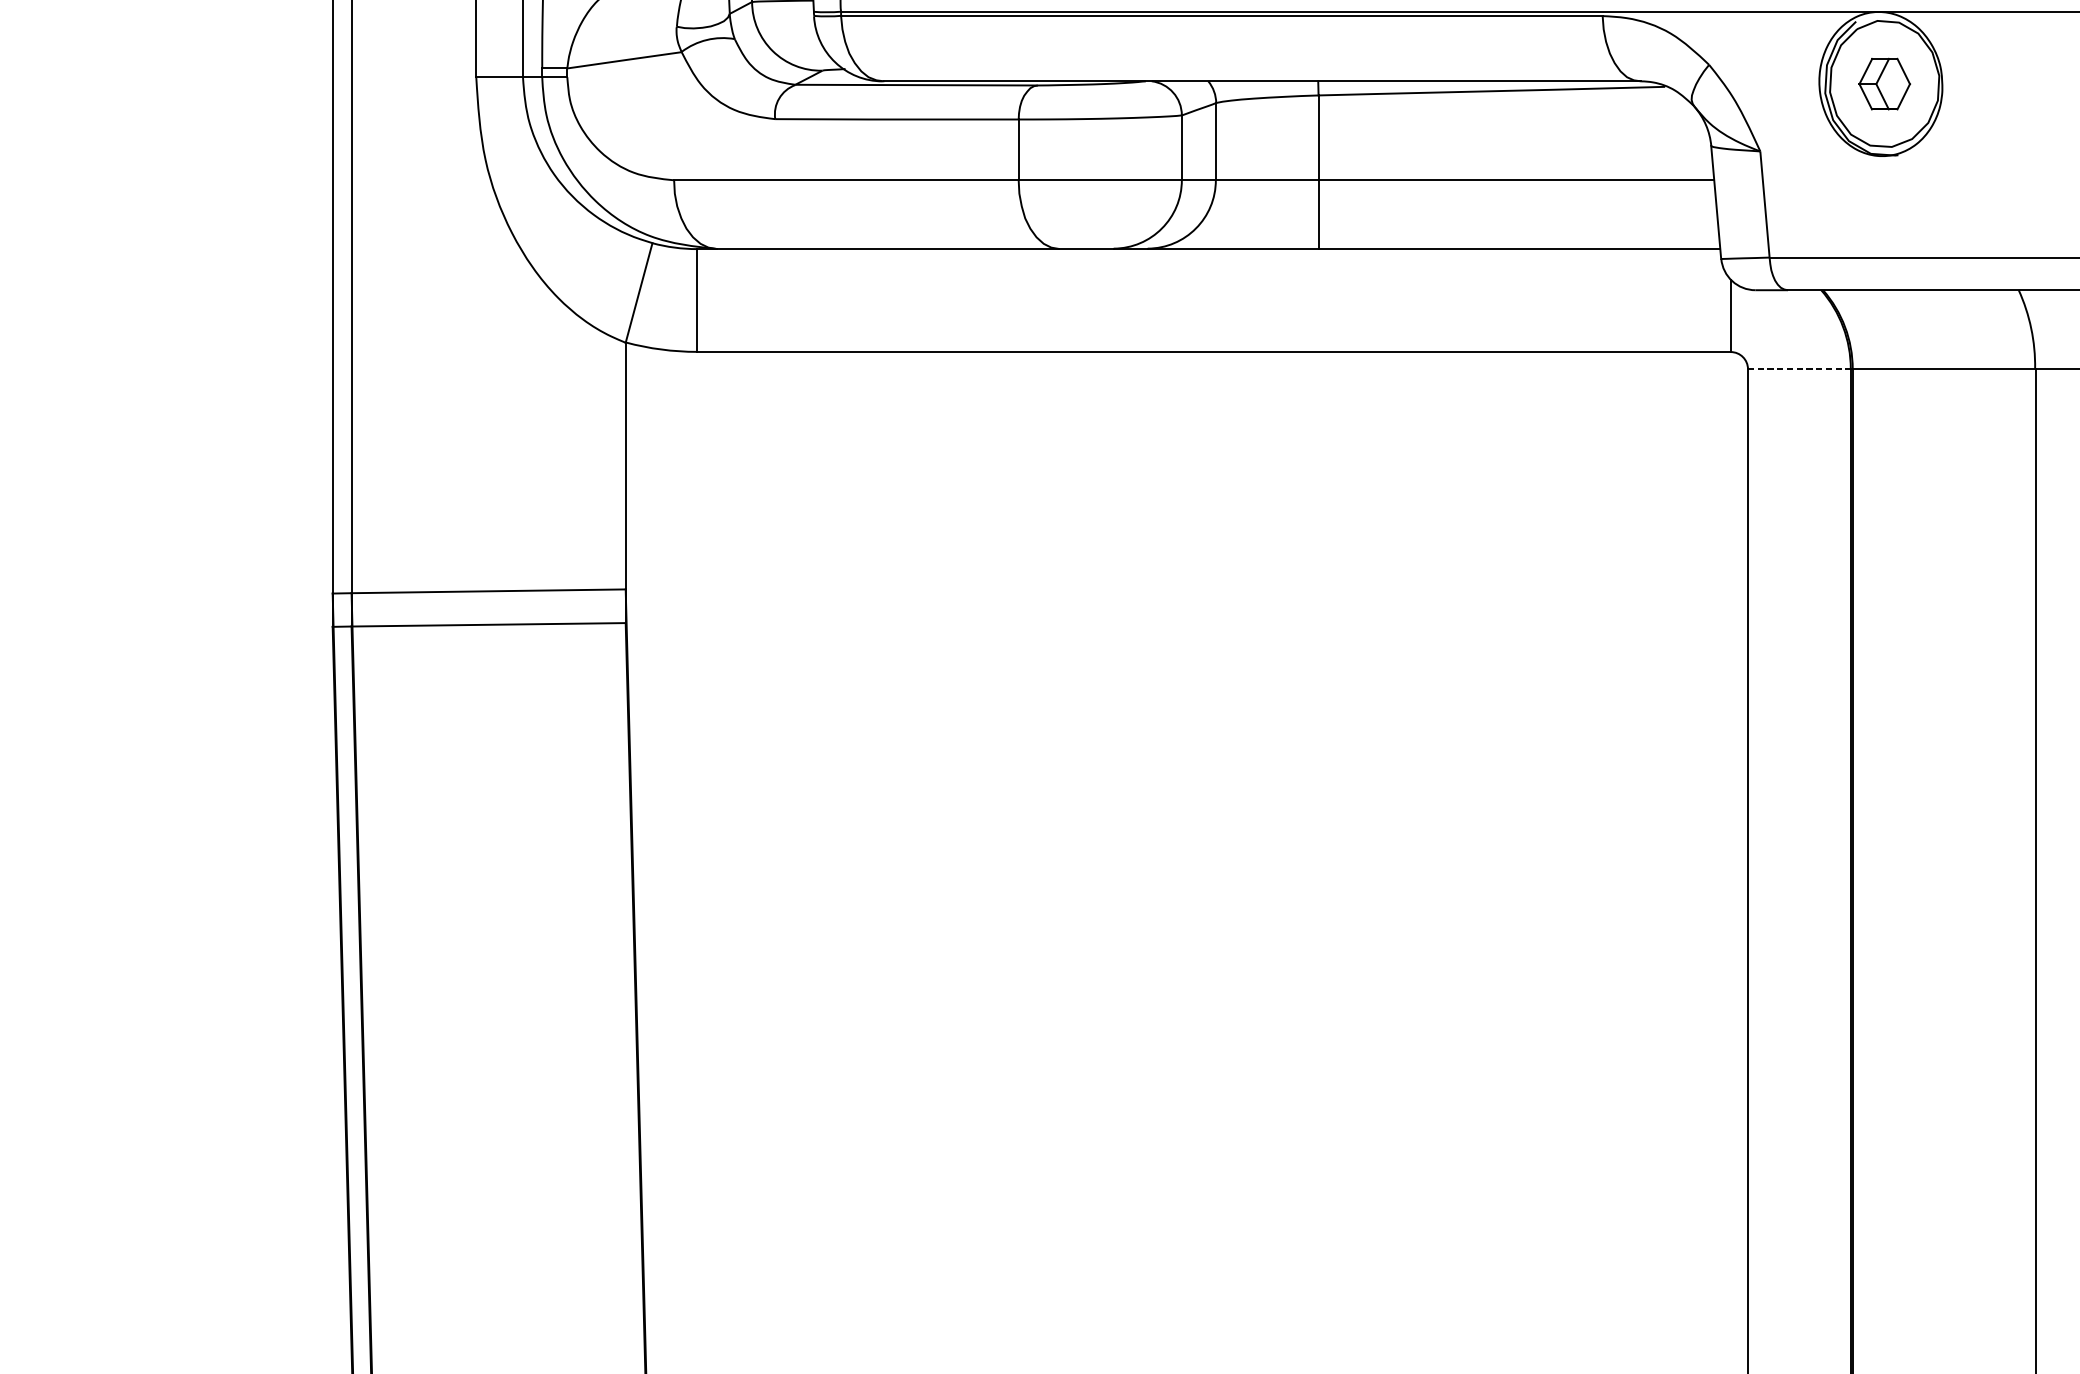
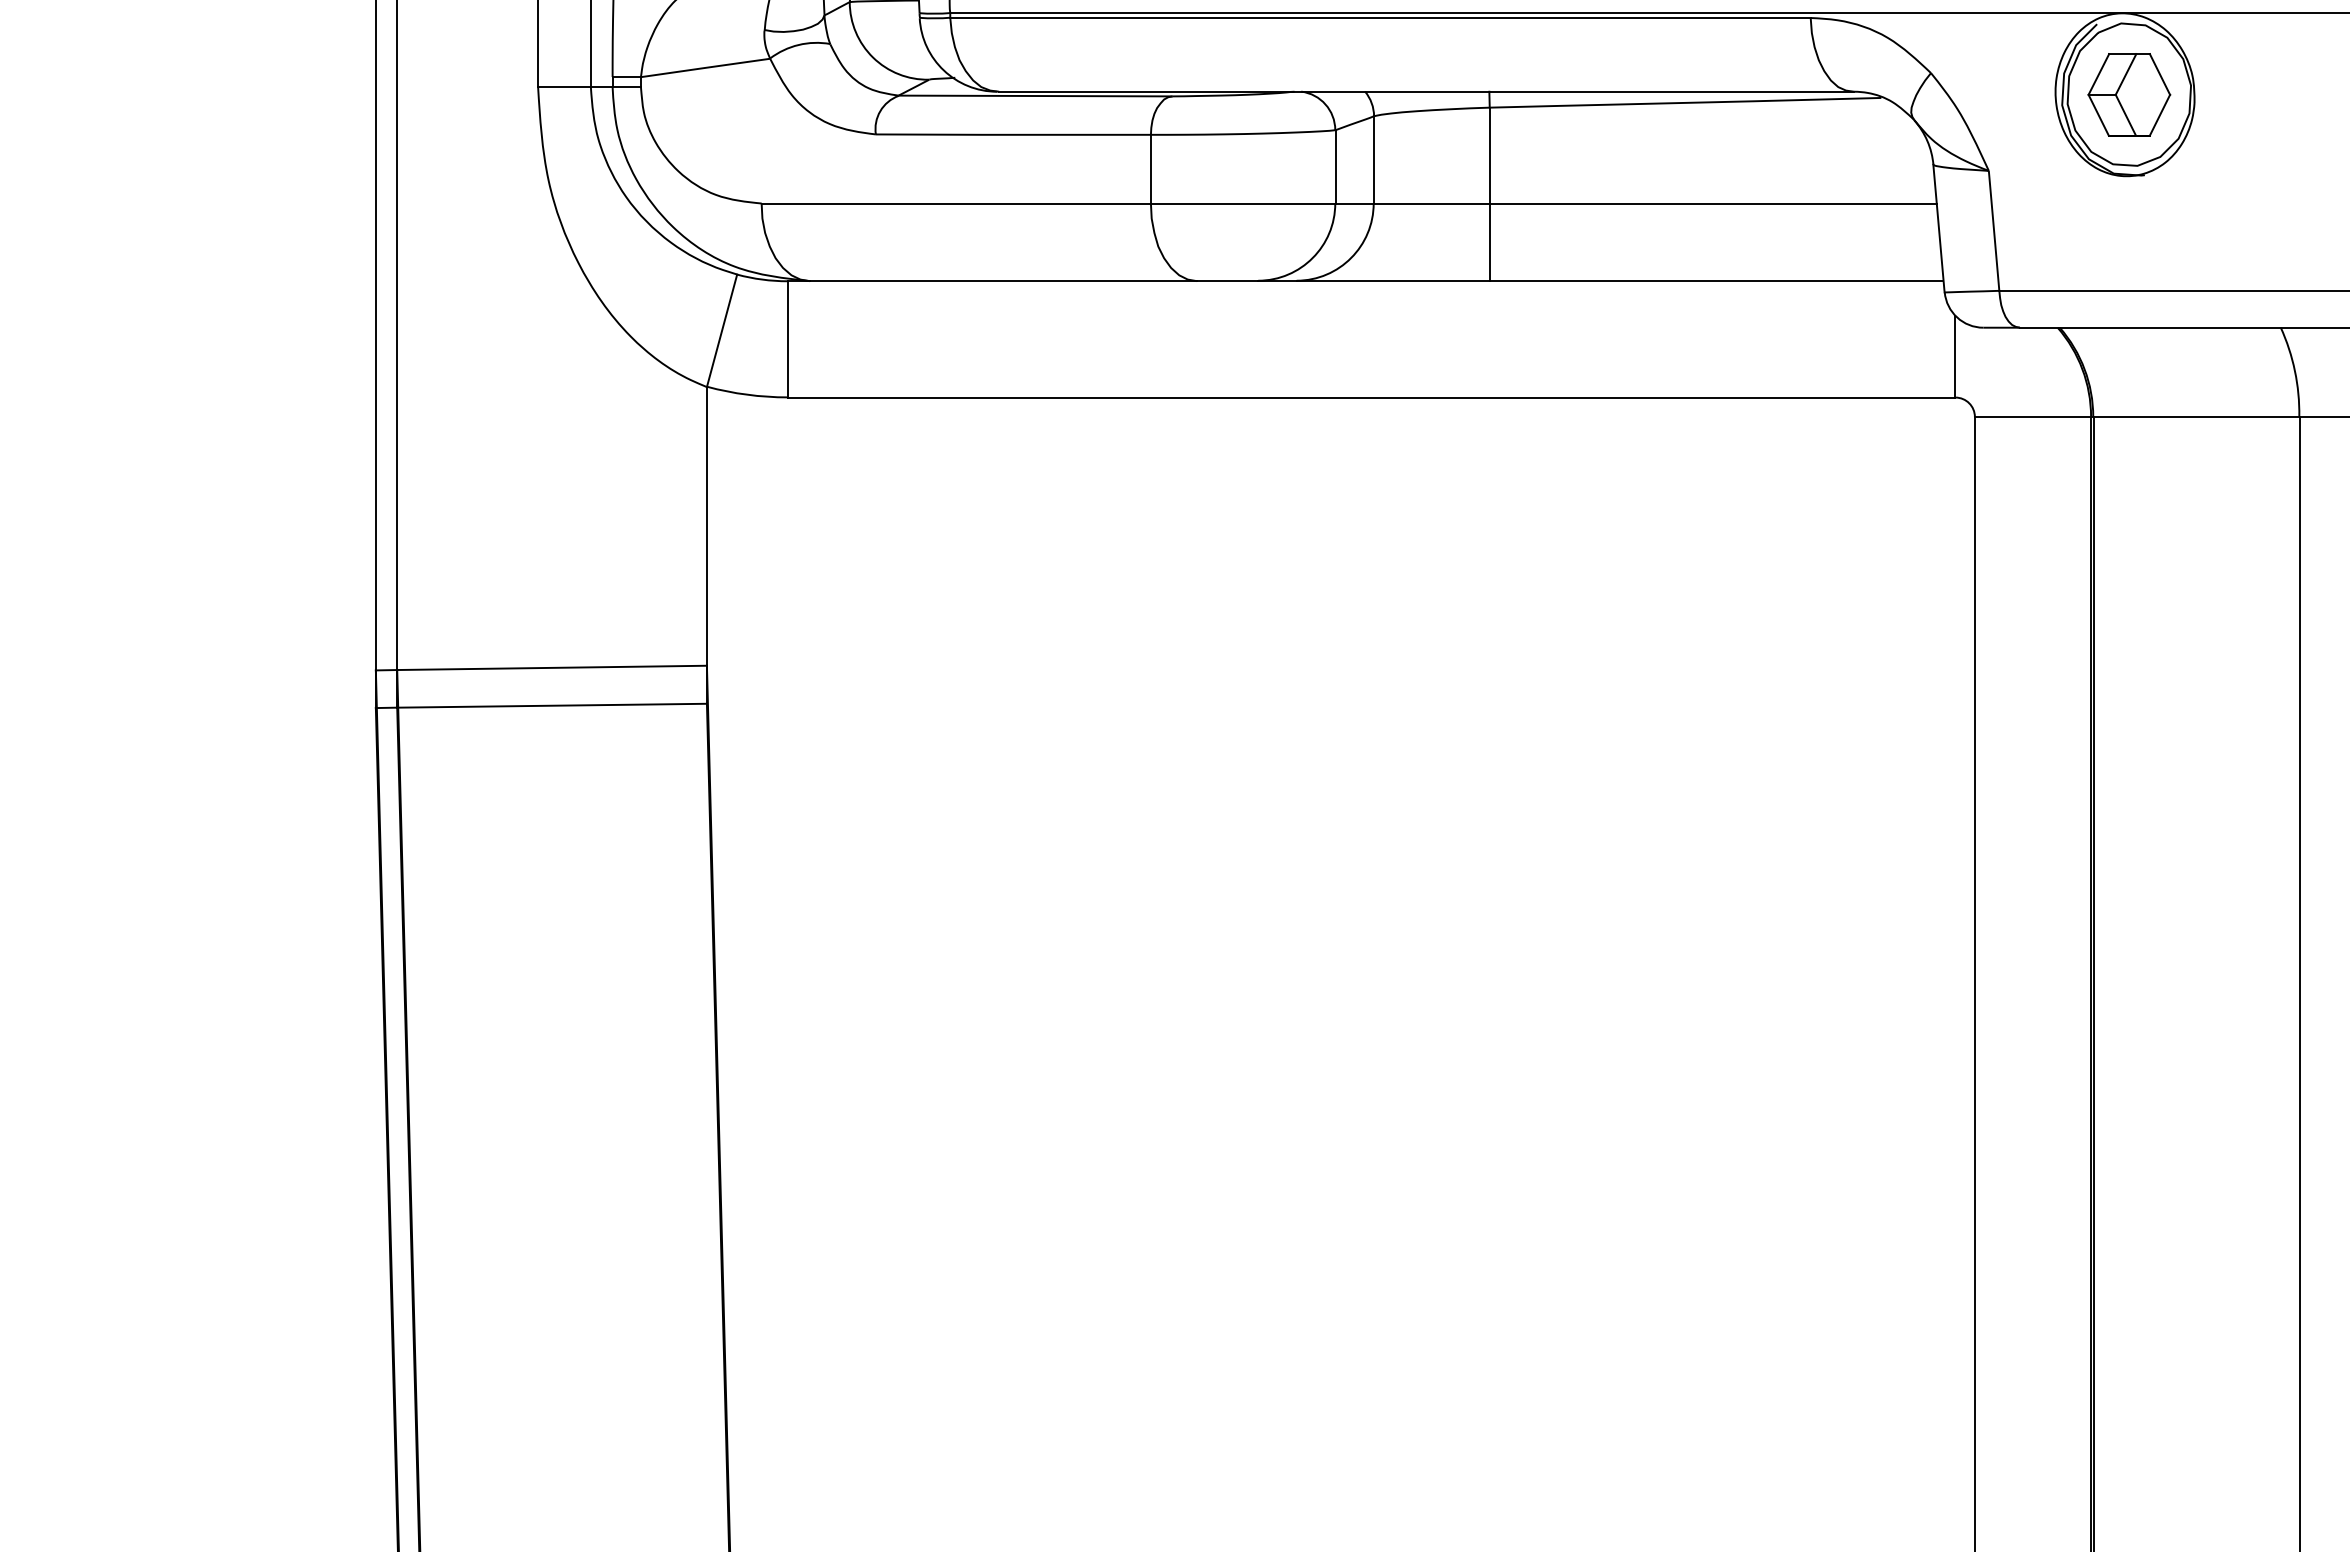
part: (1884, 83) -> (2129, 94), size x1.43
line: (1799, 368) -> (2033, 416), dashed -> solid

